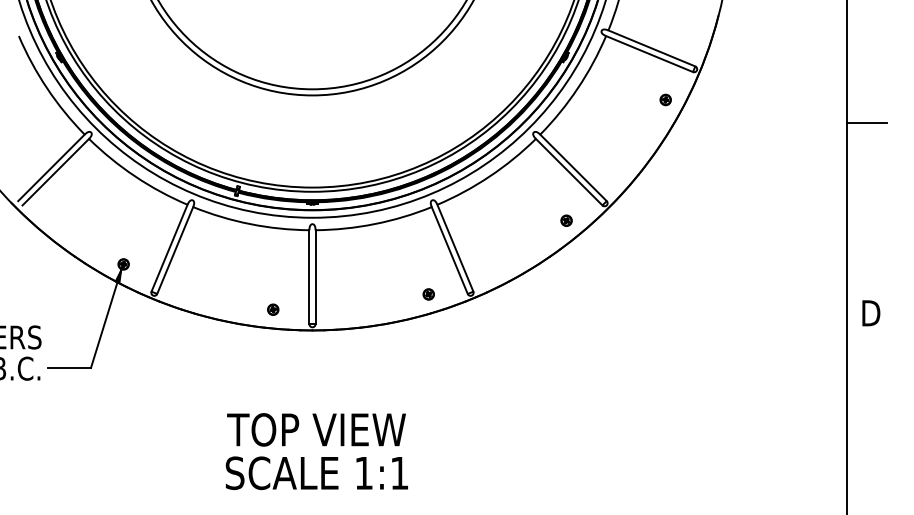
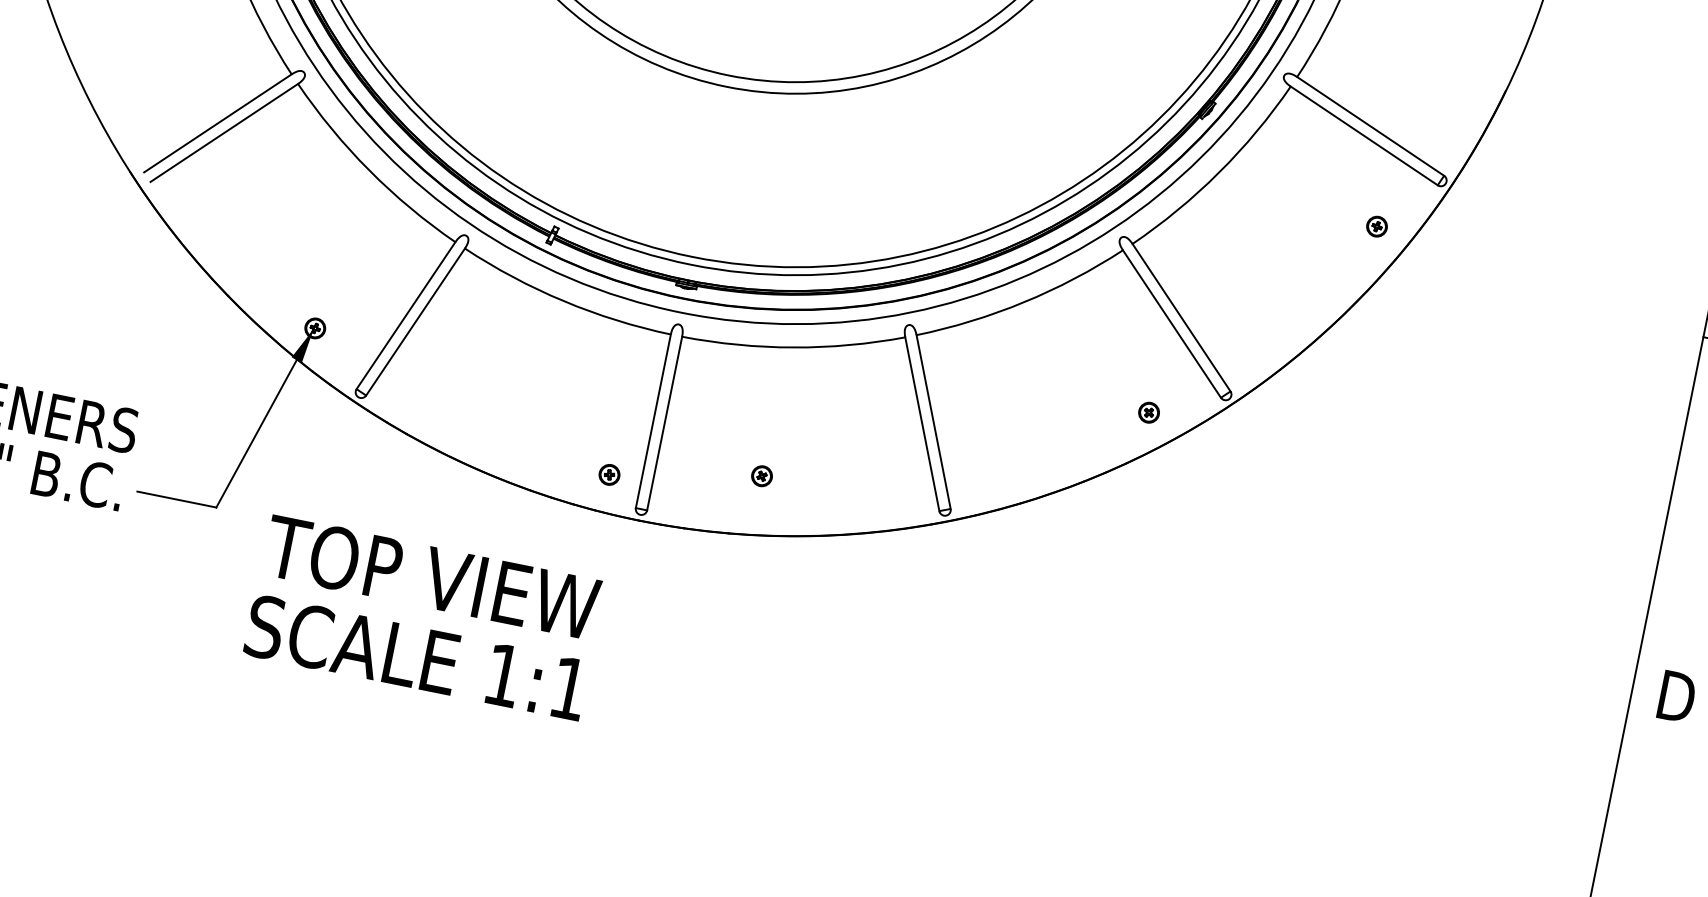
part: (428, 294) -> (761, 476), moved
part: (273, 309) -> (610, 474), moved
text: (316, 451) -> (423, 617), moved

